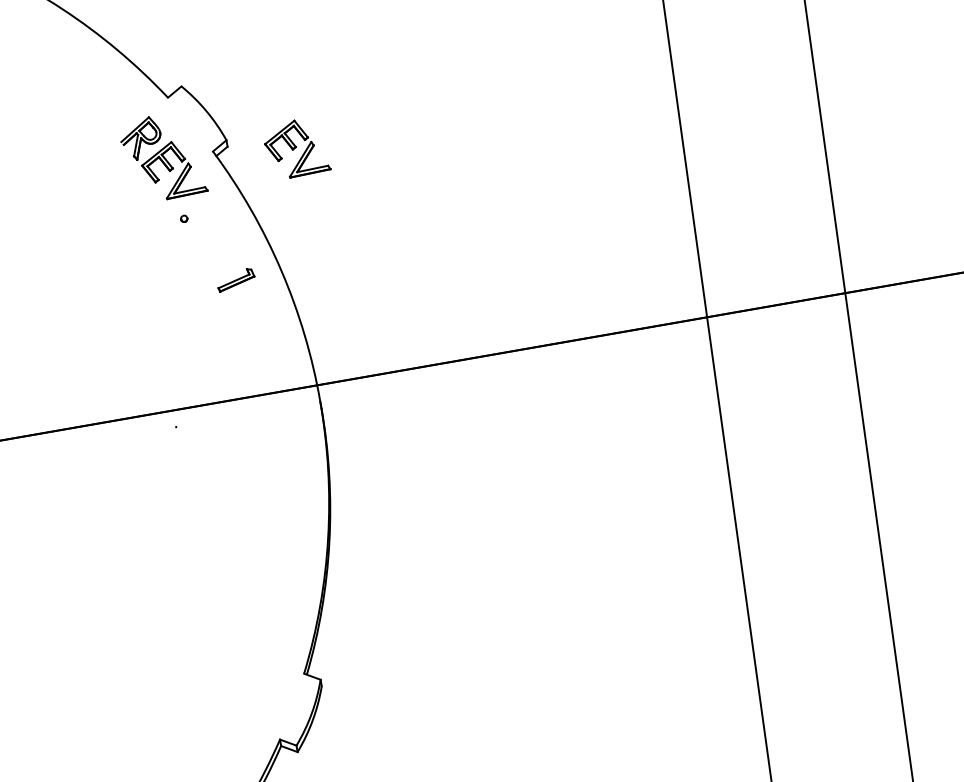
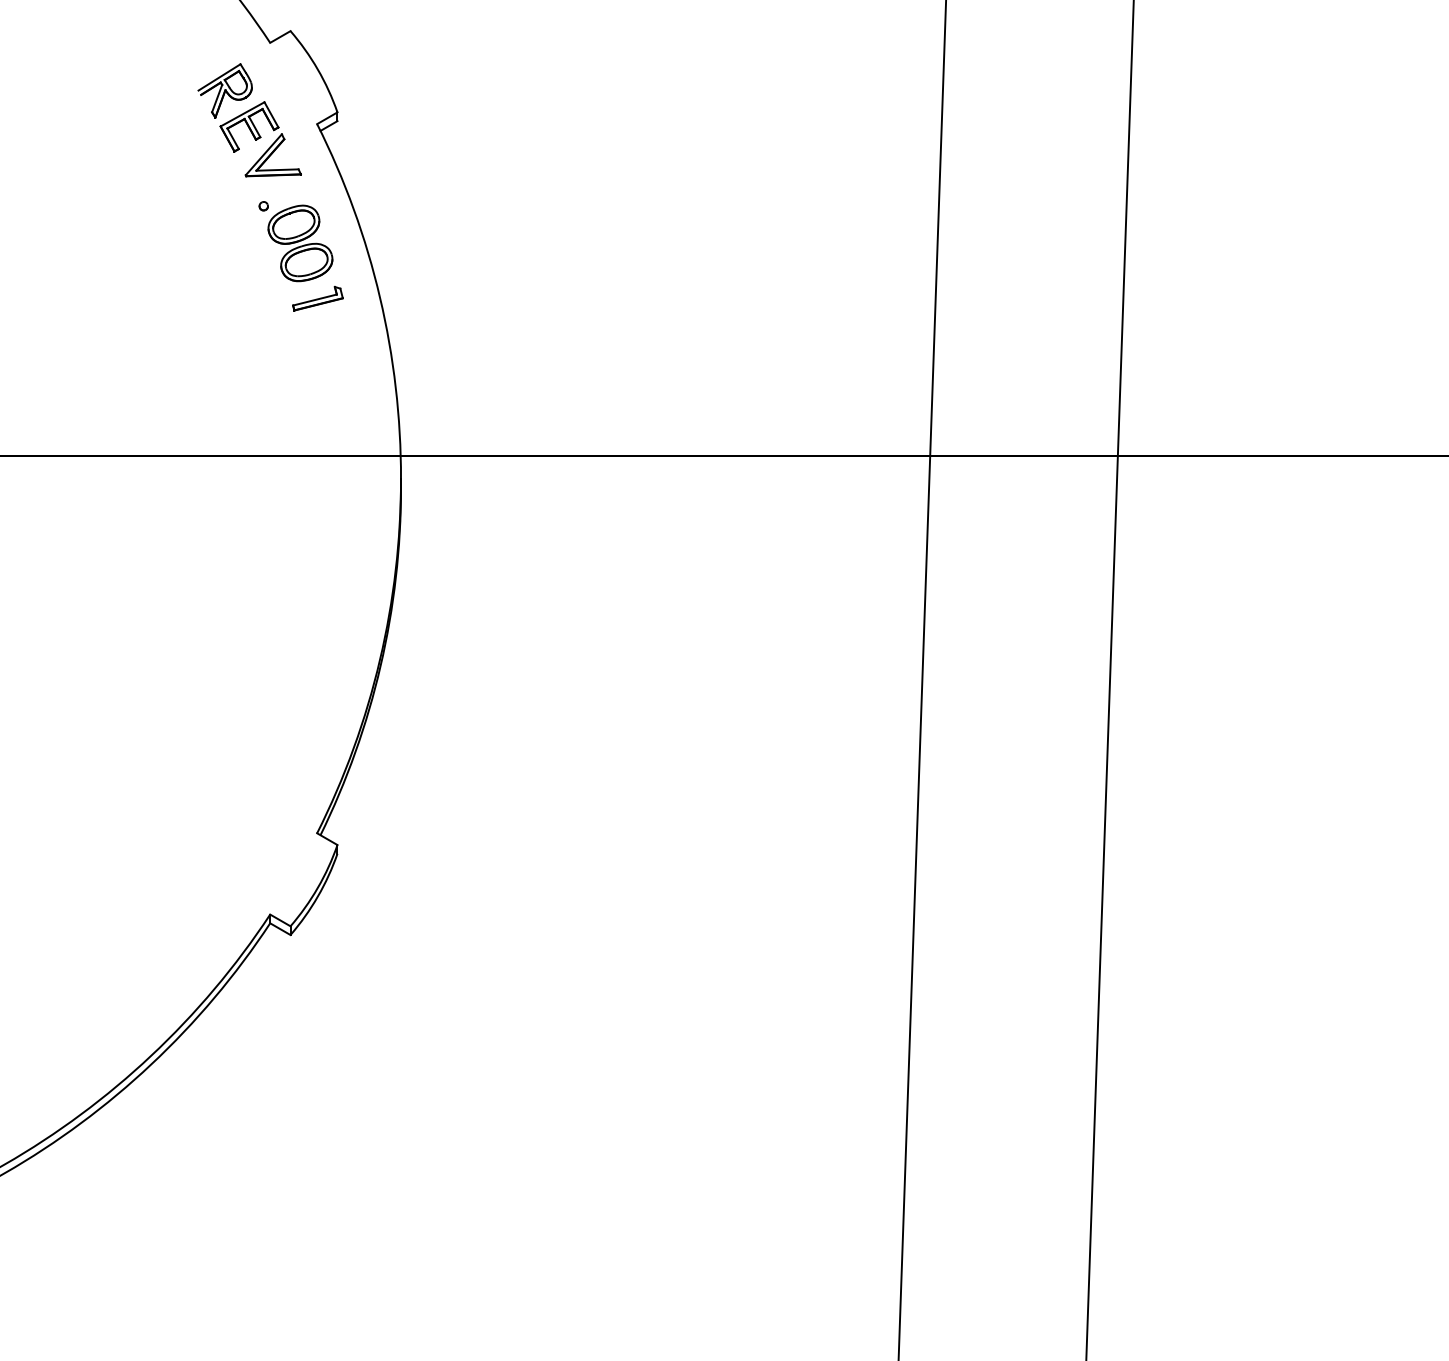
part: (296, 148) -> (427, 139), removed
part: (216, 241) -> (300, 243), added

